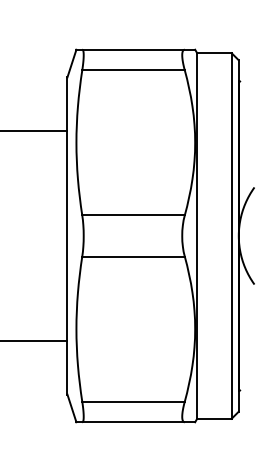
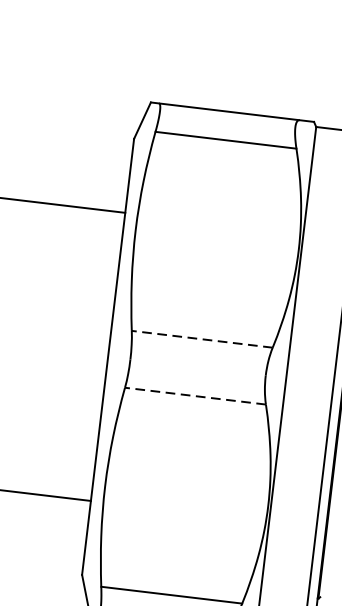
line: (133, 215) -> (202, 339), solid -> dashed
line: (133, 256) -> (195, 395), solid -> dashed

